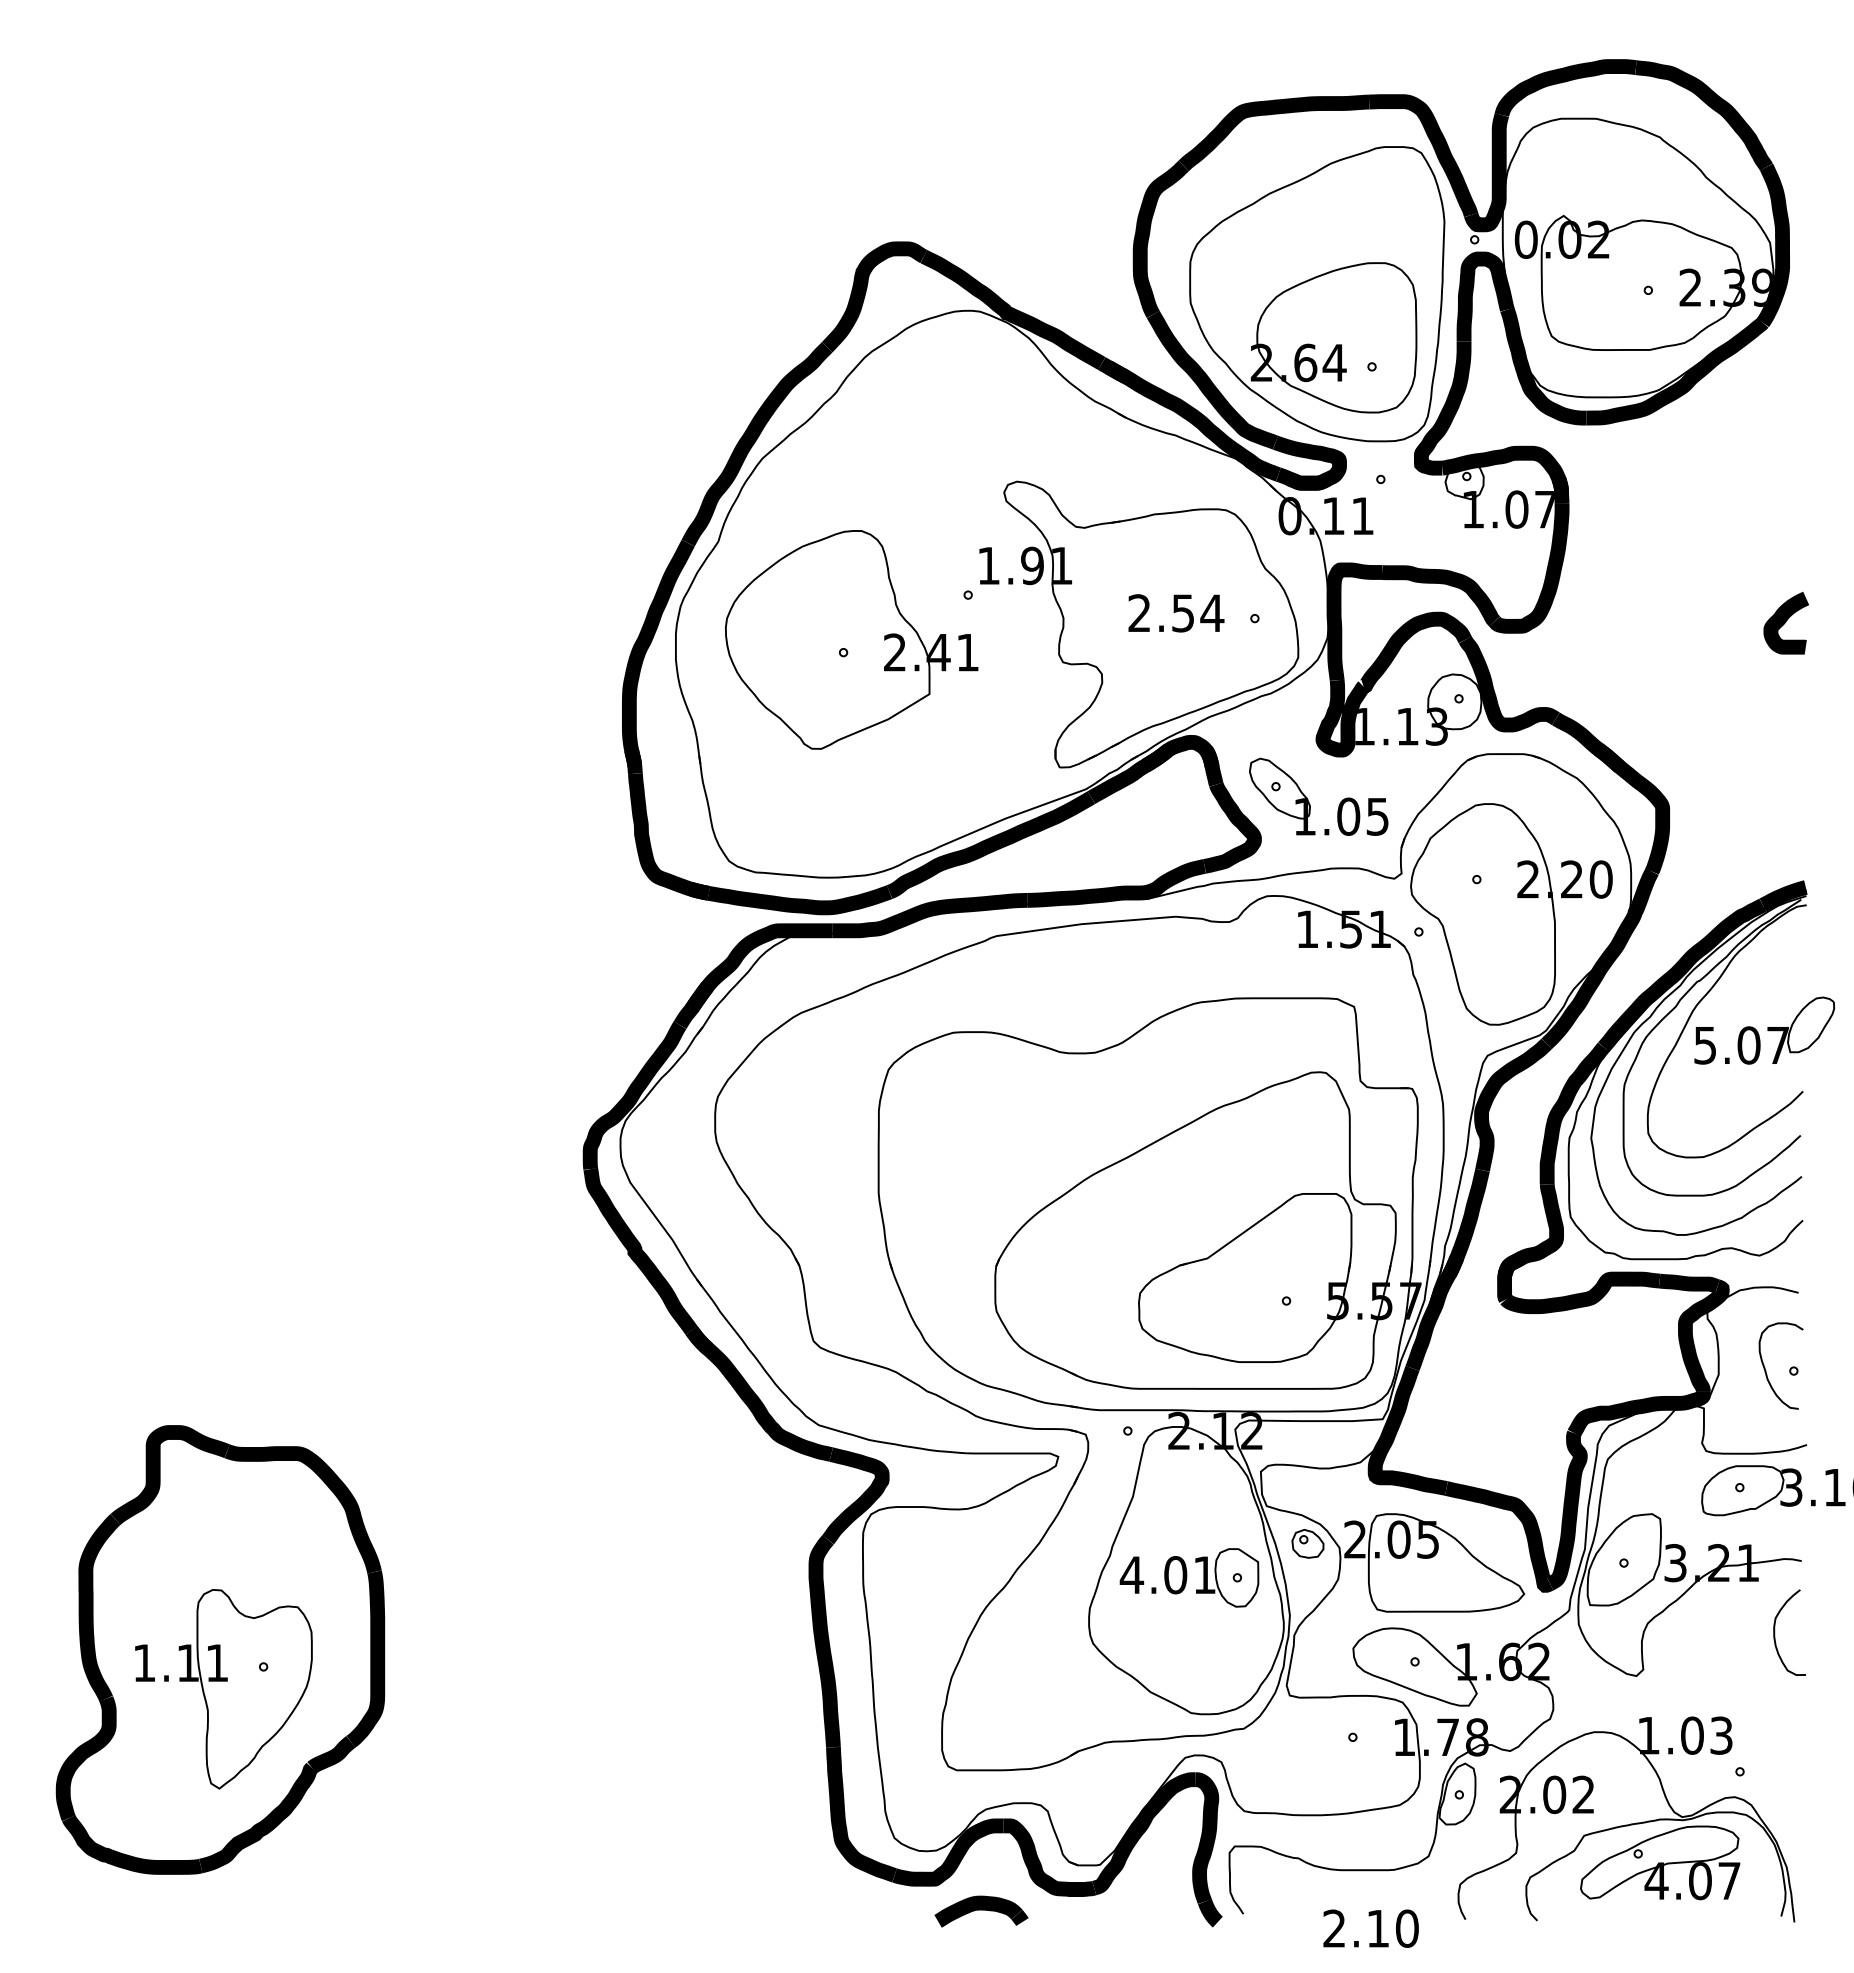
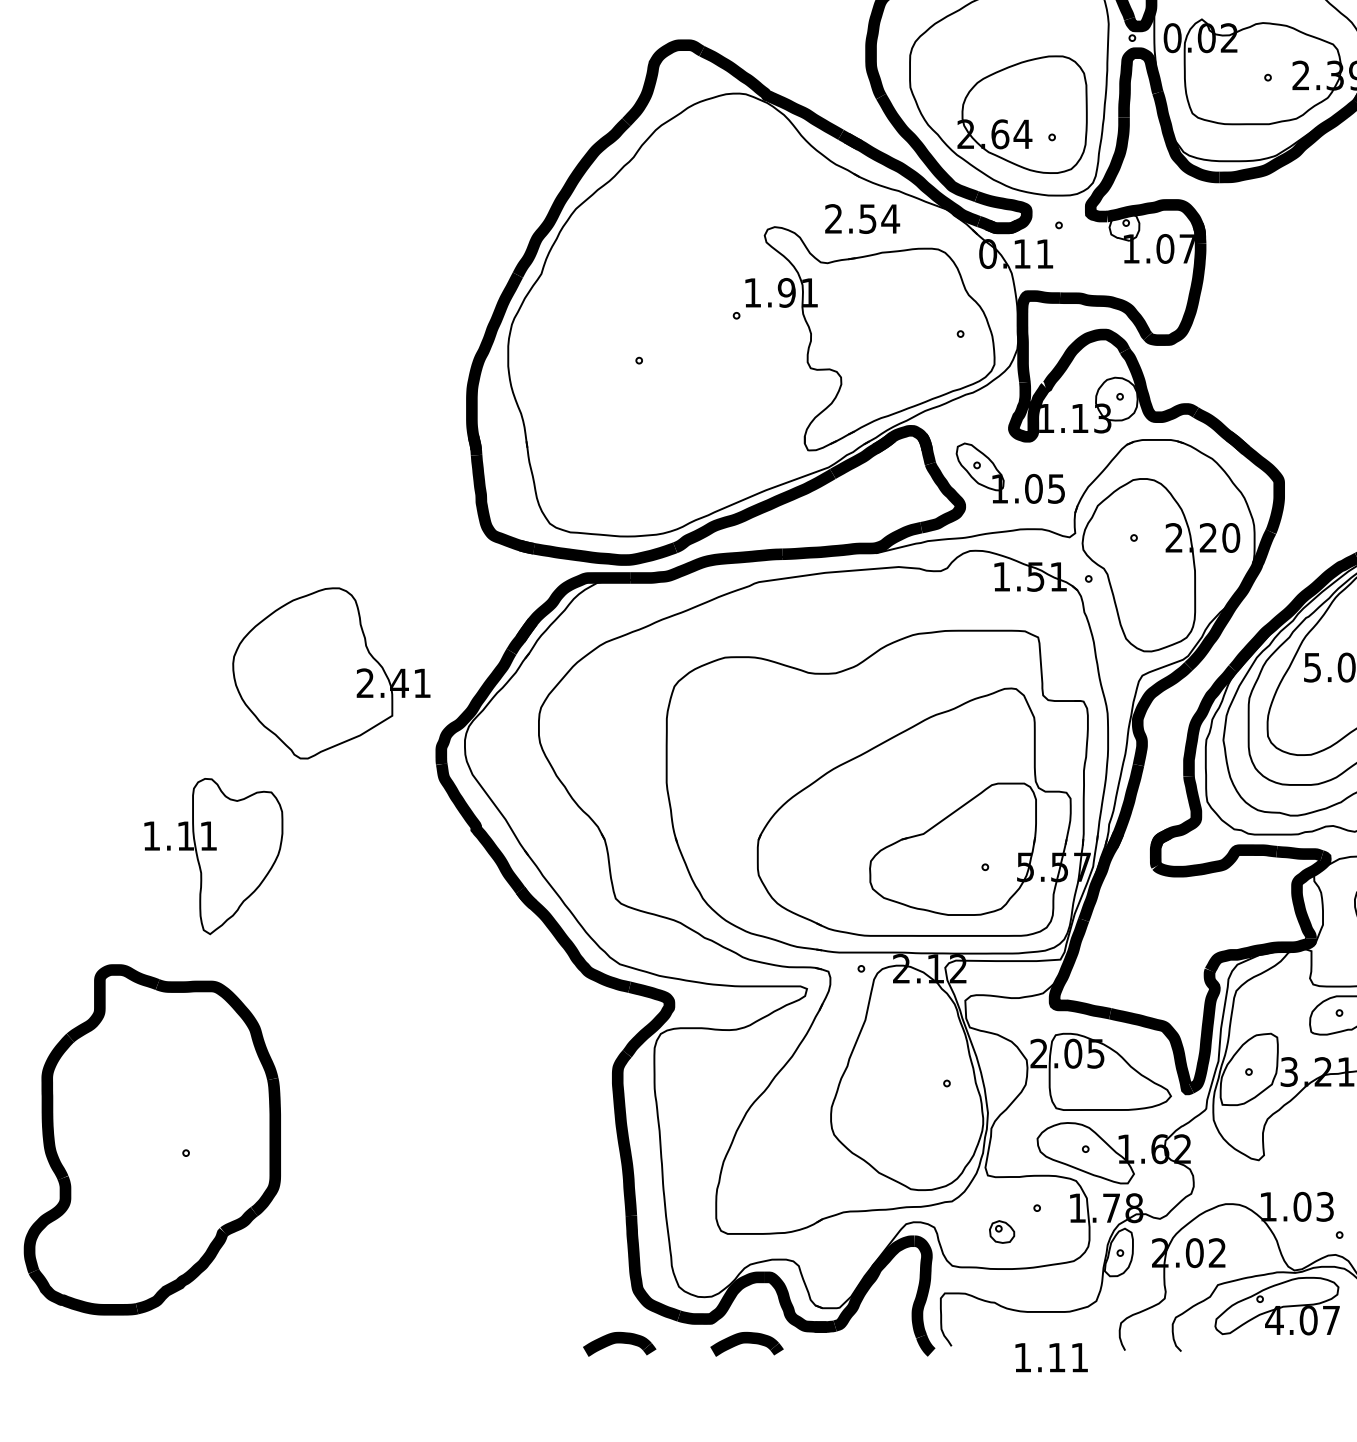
text: (1176, 613) -> (862, 219), moved
part: (851, 639) -> (331, 673), moved
part: (1307, 1543) -> (1001, 1231), moved
part: (1189, 1577) -> (909, 1083), removed
part: (223, 1689) -> (213, 856), moved
part: (818, 1911) -> (619, 1344), added
text: (1370, 1928) -> (1050, 1357), 2.10 -> 1.11

